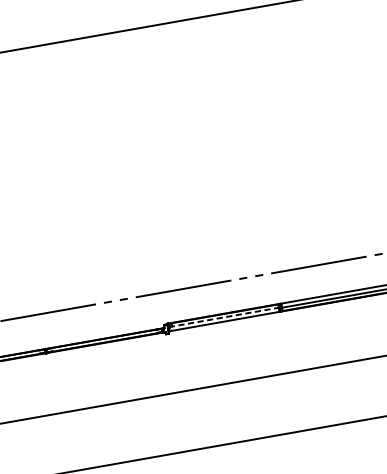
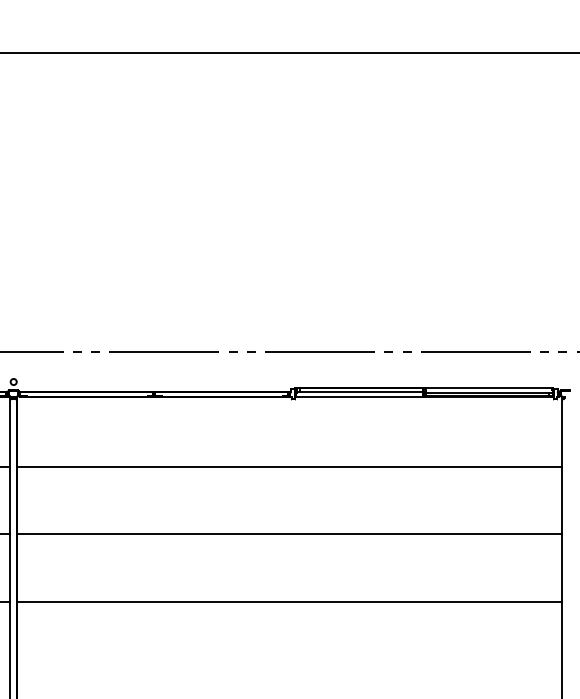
line: (225, 317) -> (361, 392), dashed -> solid

